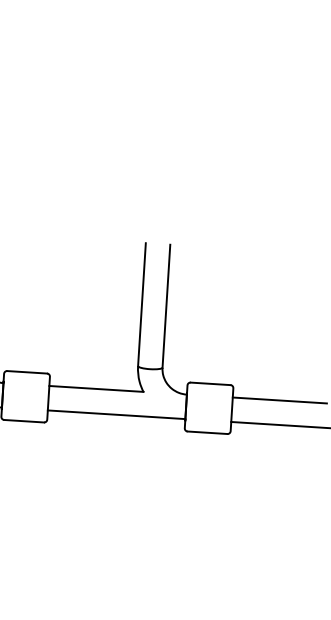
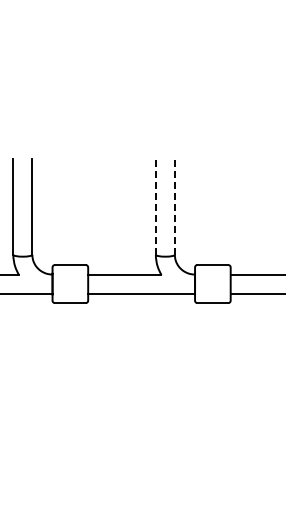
line: (141, 305) -> (155, 207), solid -> dashed
line: (165, 306) -> (174, 207), solid -> dashed

